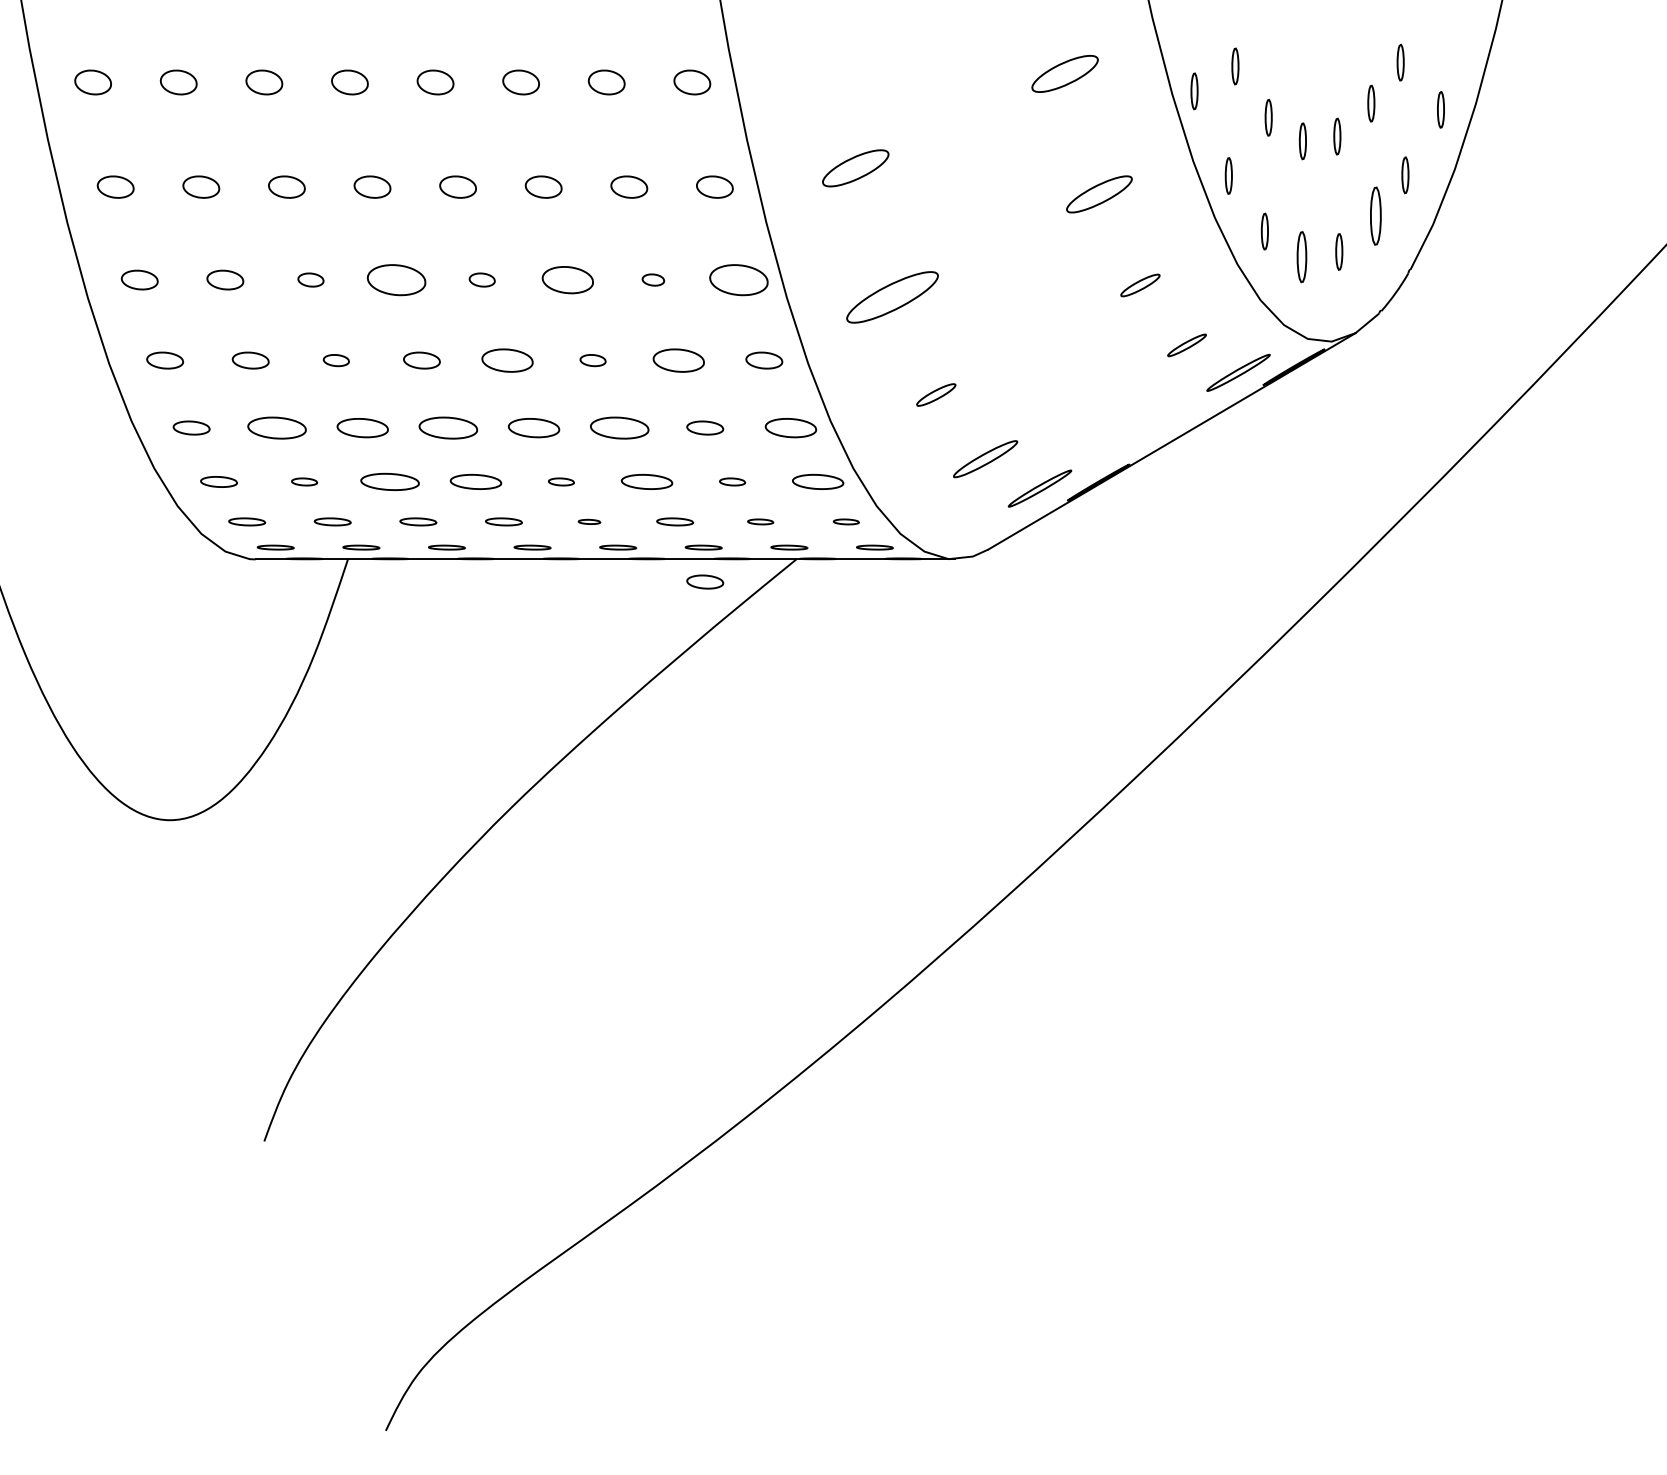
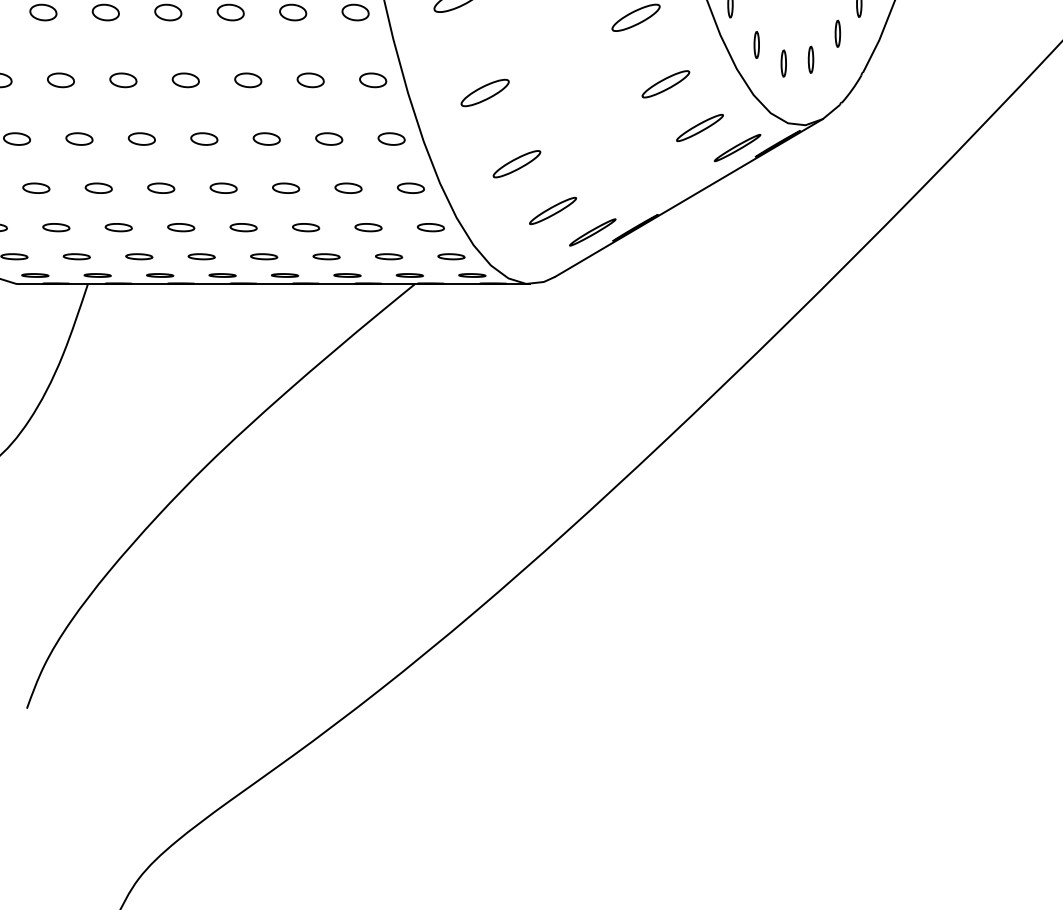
part: (1376, 216) -> (838, 33), size x0.62
part: (1301, 256) -> (783, 63), size x0.71
part: (310, 279) -> (60, 79), size x1.43
part: (396, 279) -> (123, 79), size x0.62
part: (482, 279) -> (186, 79), size x1.43
part: (567, 279) -> (248, 79), size x0.71
part: (653, 279) -> (310, 79), size x1.67
part: (738, 279) -> (372, 79), size x0.62
part: (1140, 285) -> (666, 84), size x1.67
part: (892, 297) -> (485, 93), size x0.71
part: (1186, 345) -> (699, 128), size x1.67
part: (336, 360) -> (79, 139), size x1.43
part: (507, 360) -> (204, 139), size x0.71
part: (592, 360) -> (266, 139), size x1.43
part: (678, 360) -> (329, 139), size x0.71
part: (936, 394) -> (517, 163), size x1.67
part: (277, 427) -> (36, 187), size x0.62
part: (362, 427) -> (98, 187), size x0.71
part: (448, 427) -> (161, 187), size x0.62
part: (533, 427) -> (223, 187), size x0.71
part: (619, 427) -> (286, 187), size x0.62
part: (790, 427) -> (410, 187), size x0.71
part: (304, 481) -> (56, 227), size x1.43
part: (390, 481) -> (118, 227), size x0.62
part: (475, 481) -> (180, 227), size x0.71
part: (561, 481) -> (243, 227), size x1.43
part: (646, 481) -> (305, 227), size x0.71
part: (732, 481) -> (368, 227), size x1.43
part: (818, 481) -> (431, 227), size x0.71
part: (589, 521) -> (264, 256), size x1.67
part: (760, 521) -> (388, 256), size x1.43
part: (846, 521) -> (451, 256), size x1.43
part: (705, 581) -> (348, 300), removed

